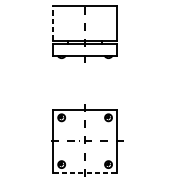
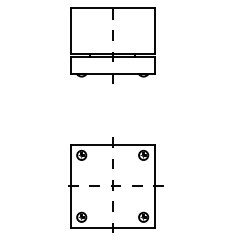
line: (53, 23) -> (70, 30), dashed -> solid
line: (84, 173) -> (112, 228), dashed -> solid

